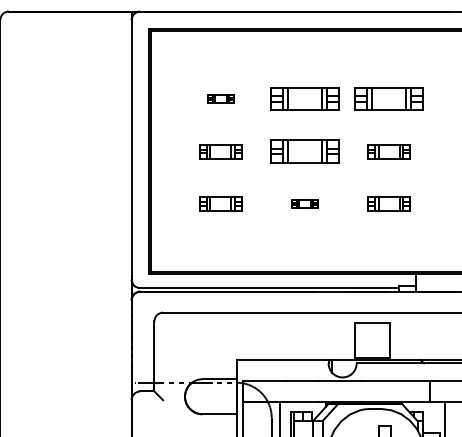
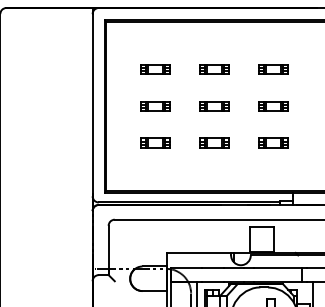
part: (220, 98) -> (155, 69), size x1.67
part: (304, 98) -> (214, 69), size x0.62
part: (388, 98) -> (273, 69), size x0.62
part: (304, 151) -> (214, 106), size x0.62
part: (304, 203) -> (214, 142), size x1.67

